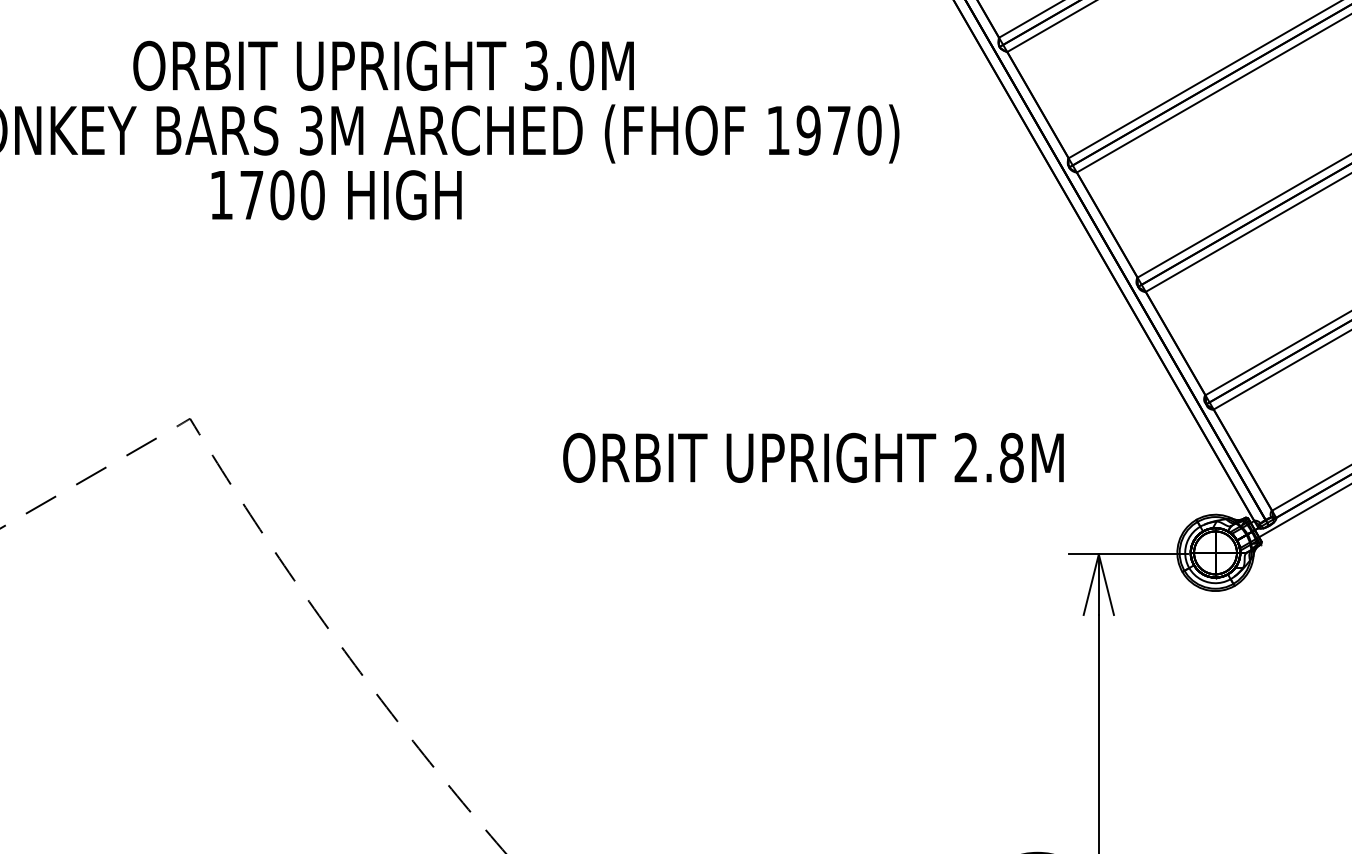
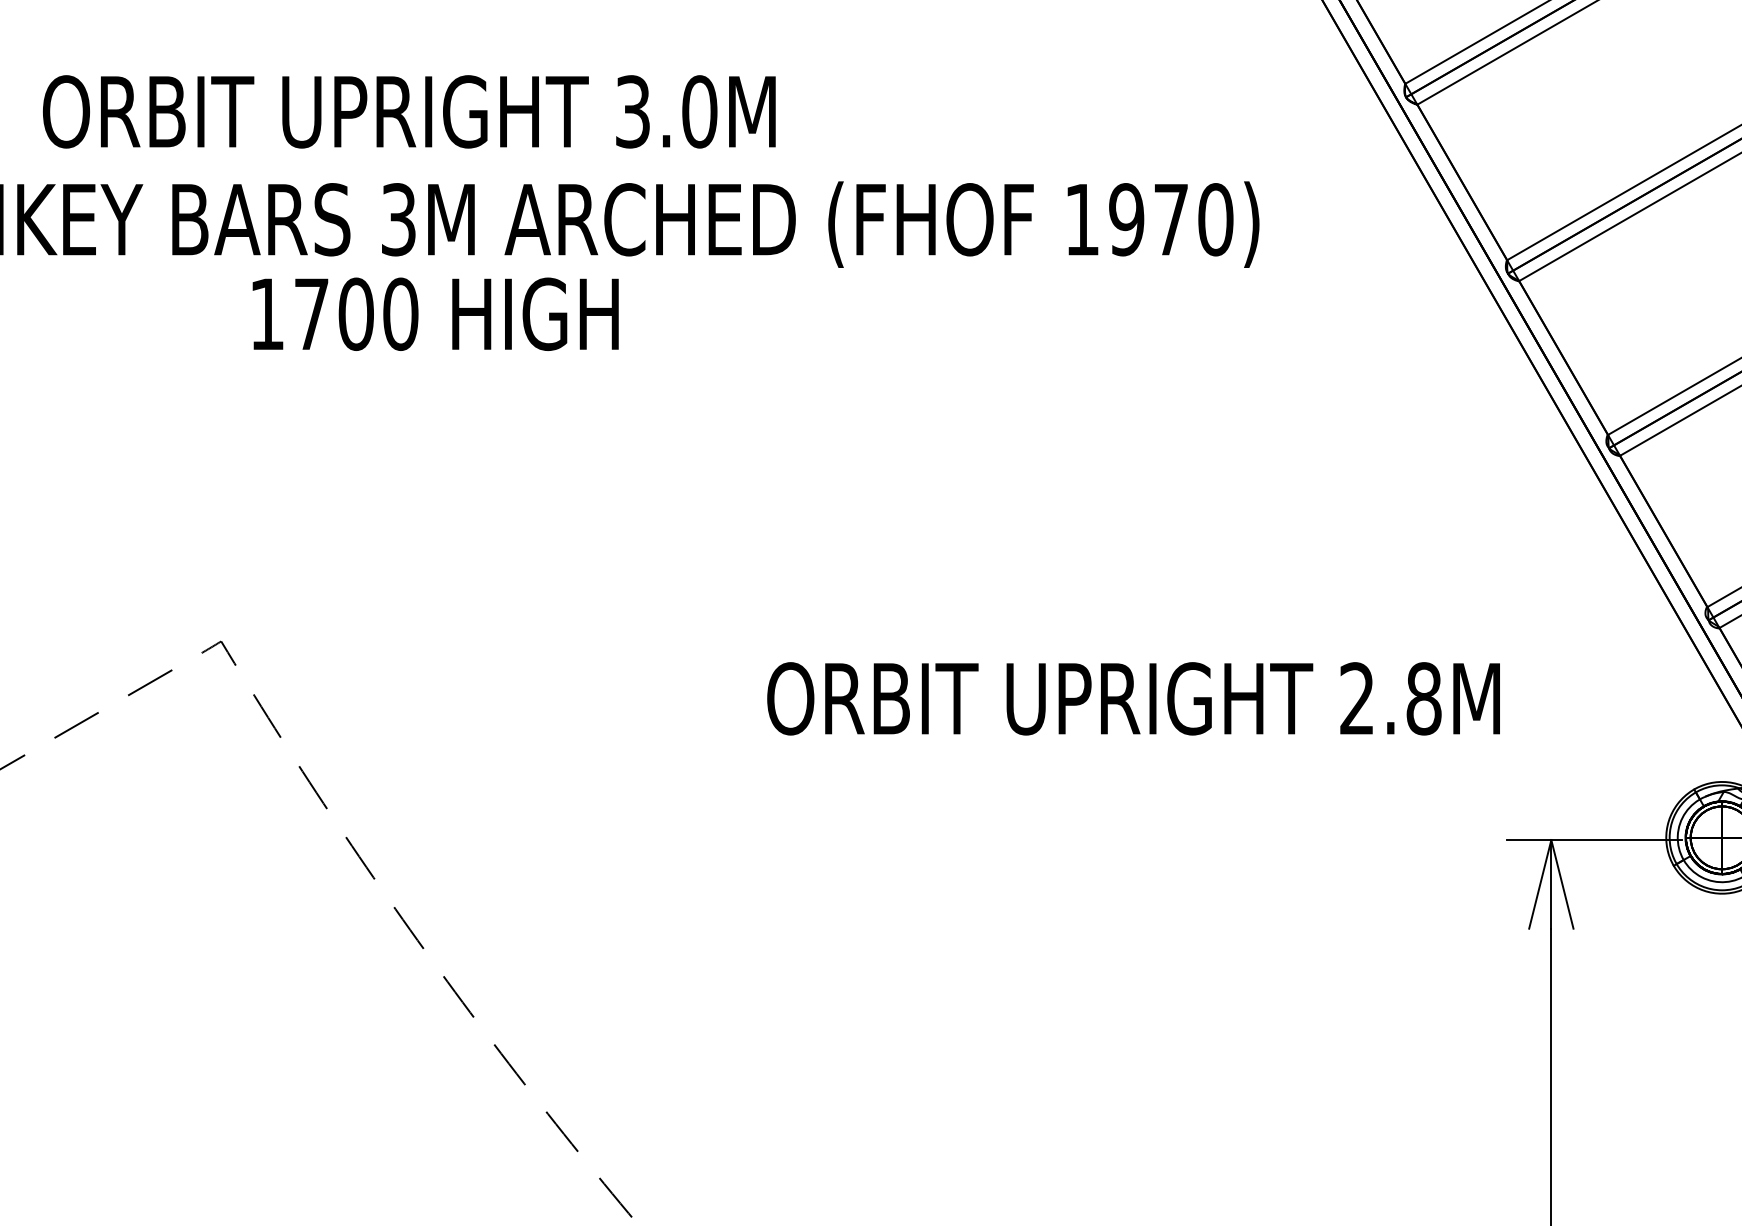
text: (383, 65) -> (409, 111), moved

